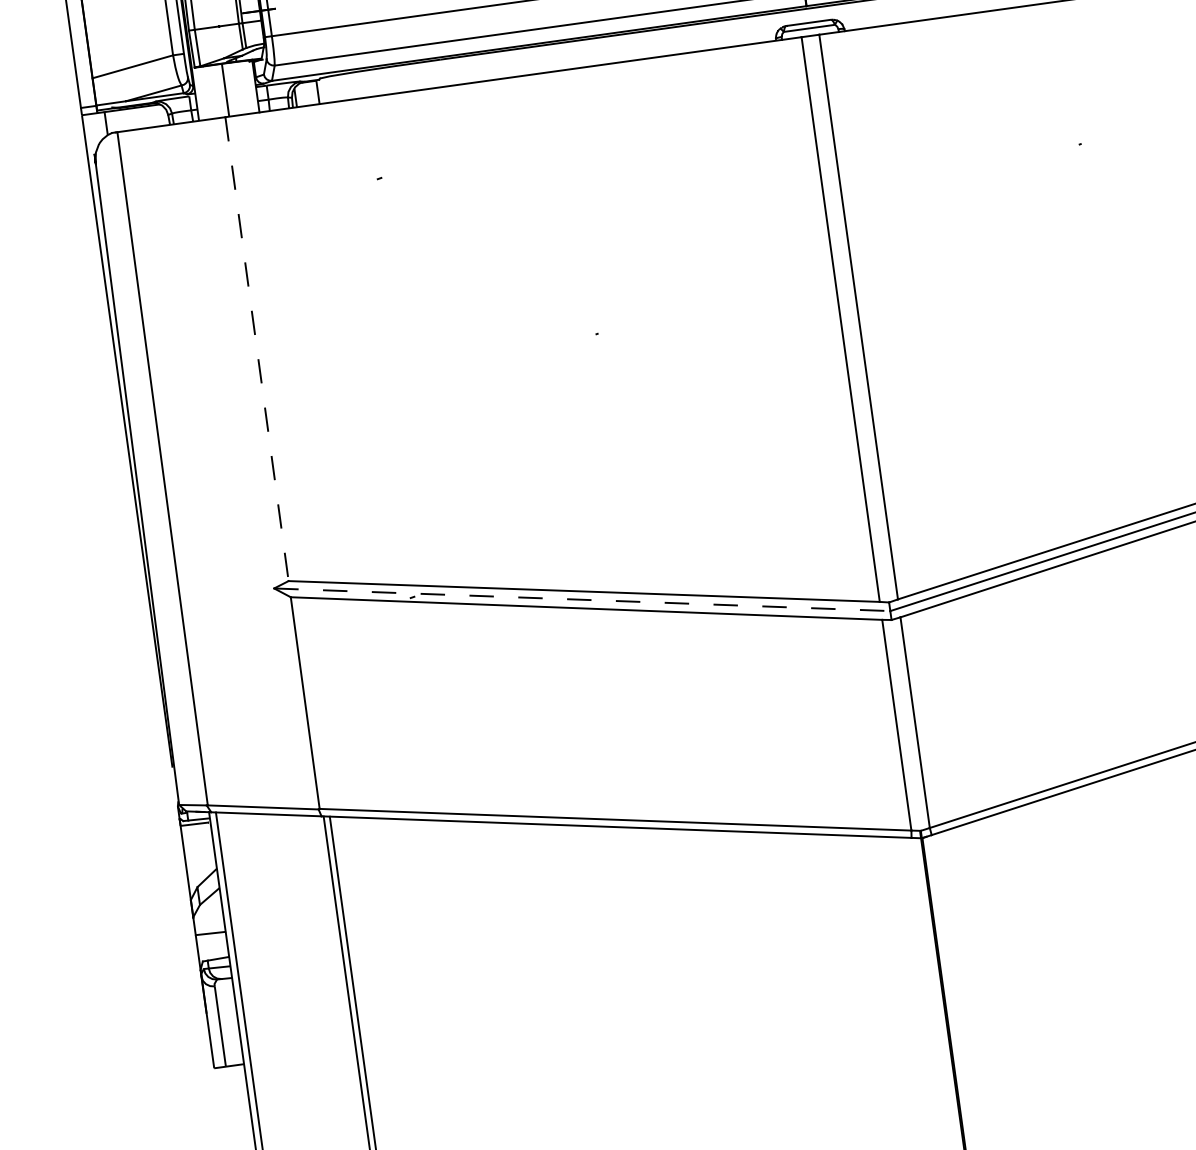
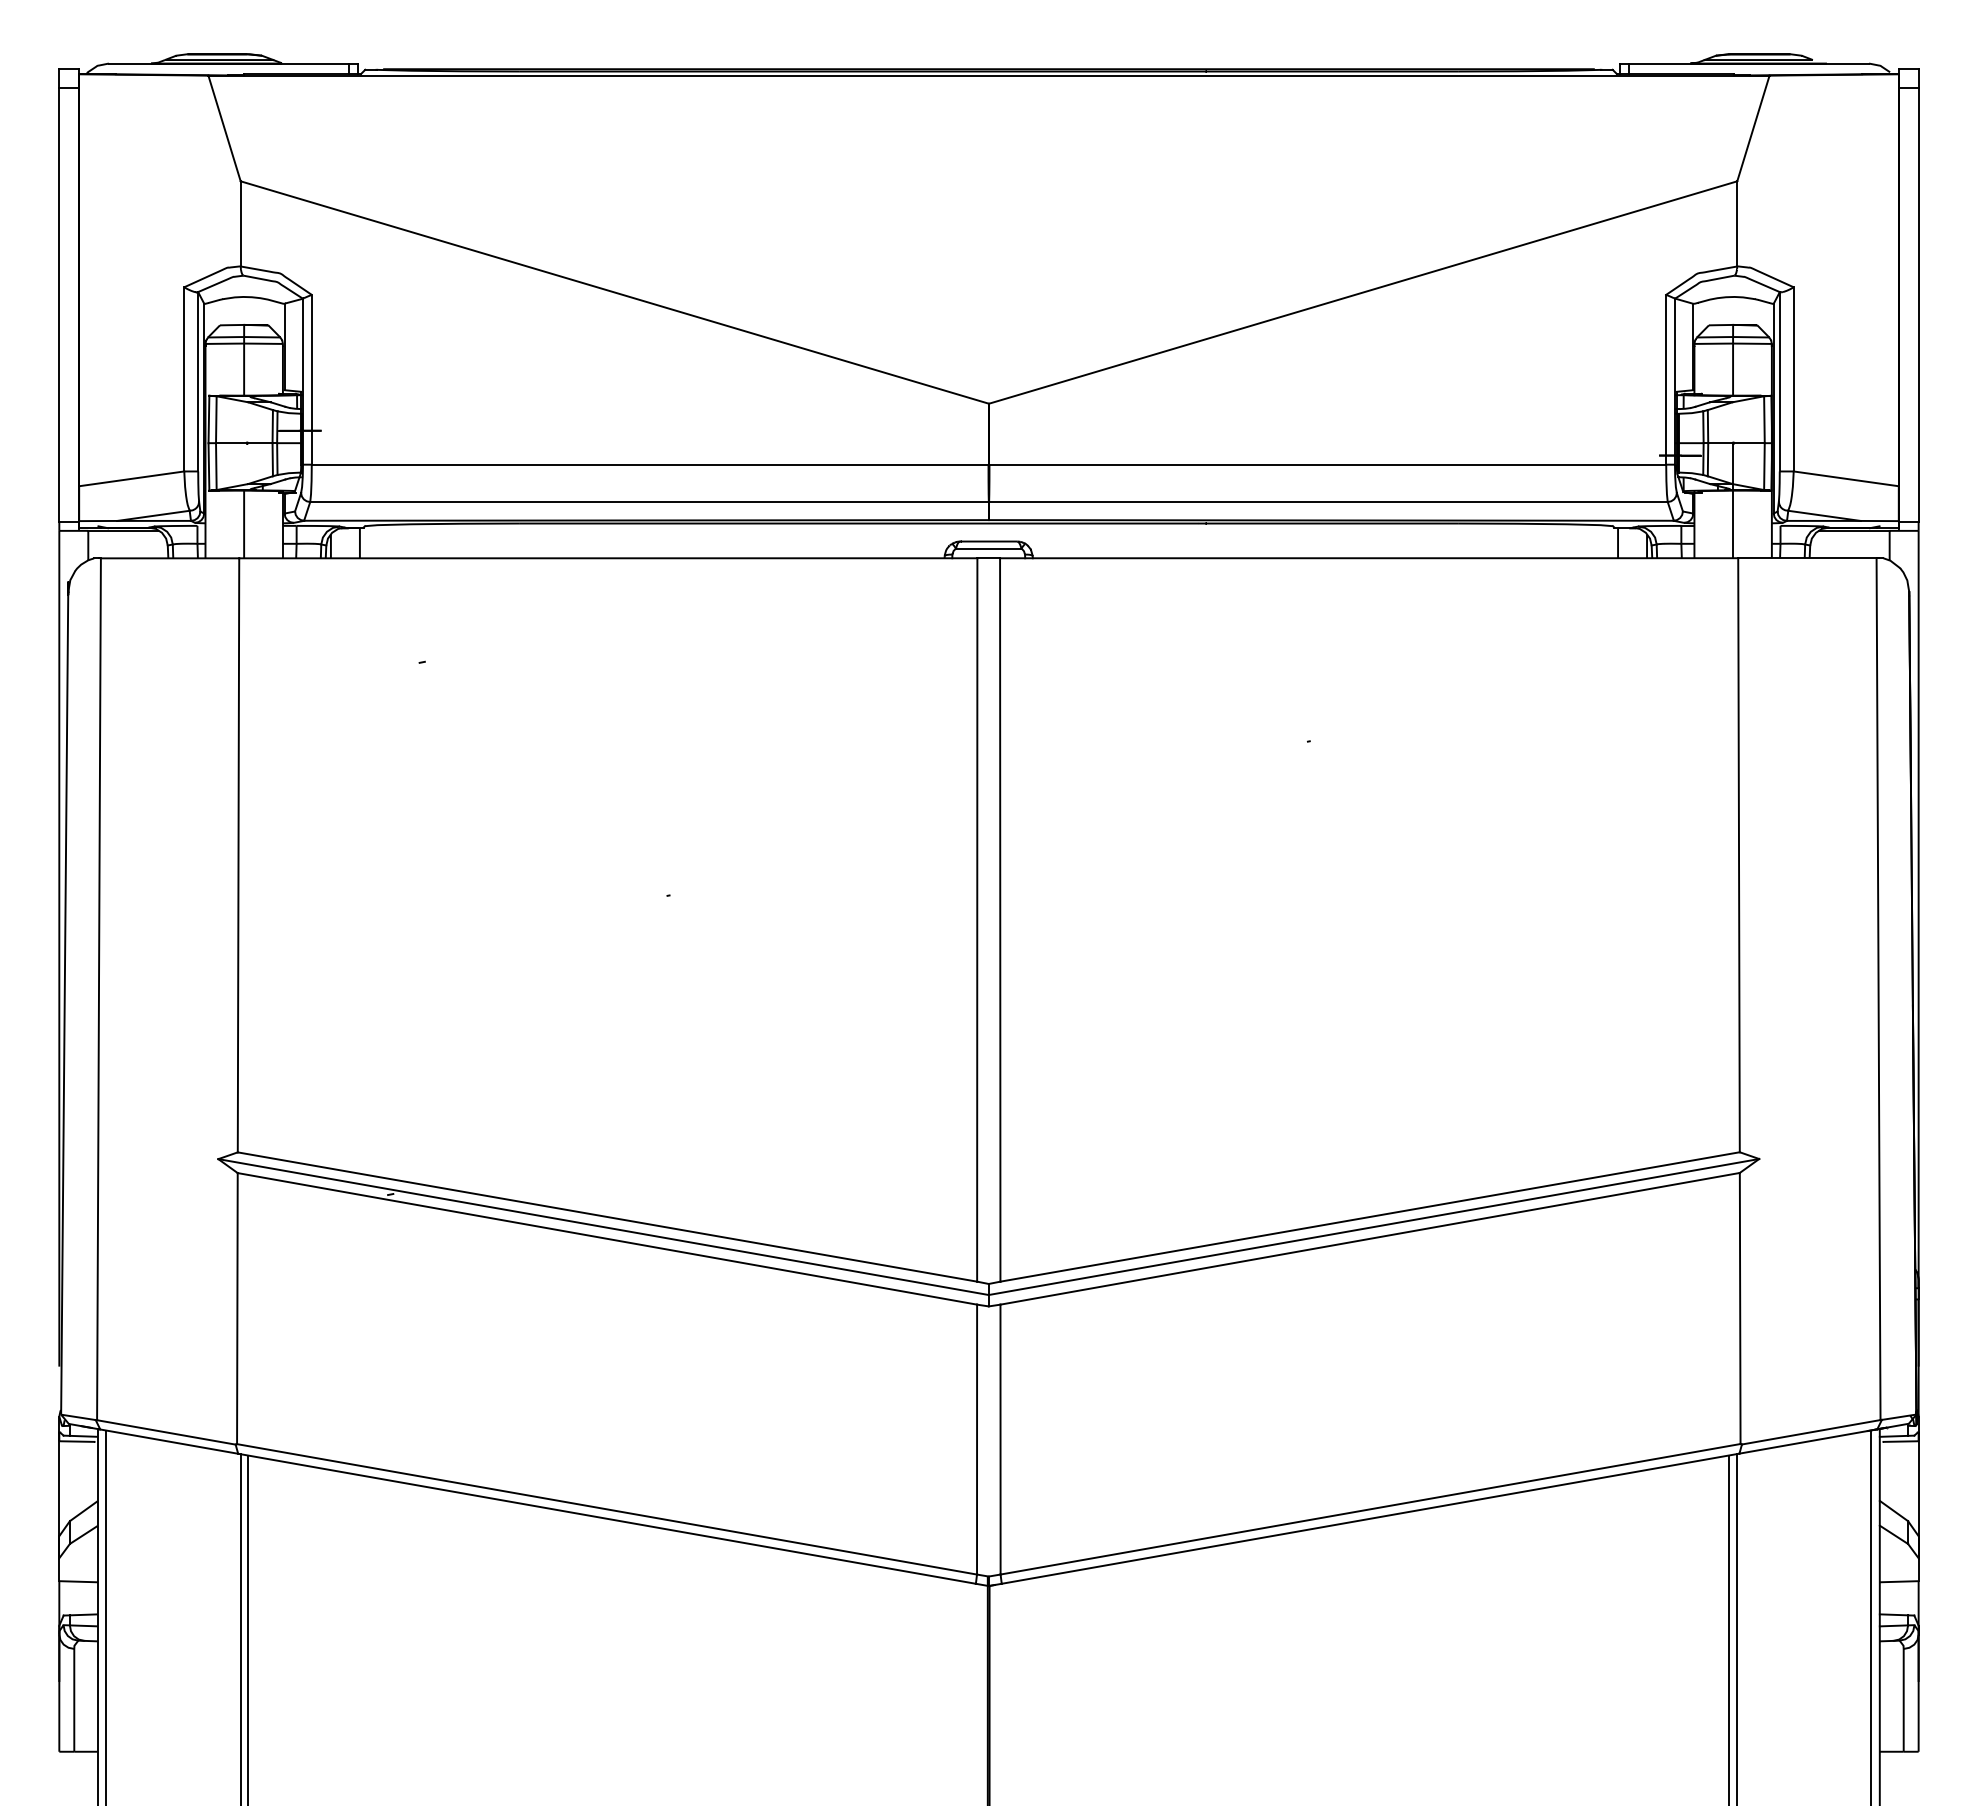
line: (257, 349) -> (238, 855), dashed -> solid
line: (583, 600) -> (604, 1227), dashed -> solid

